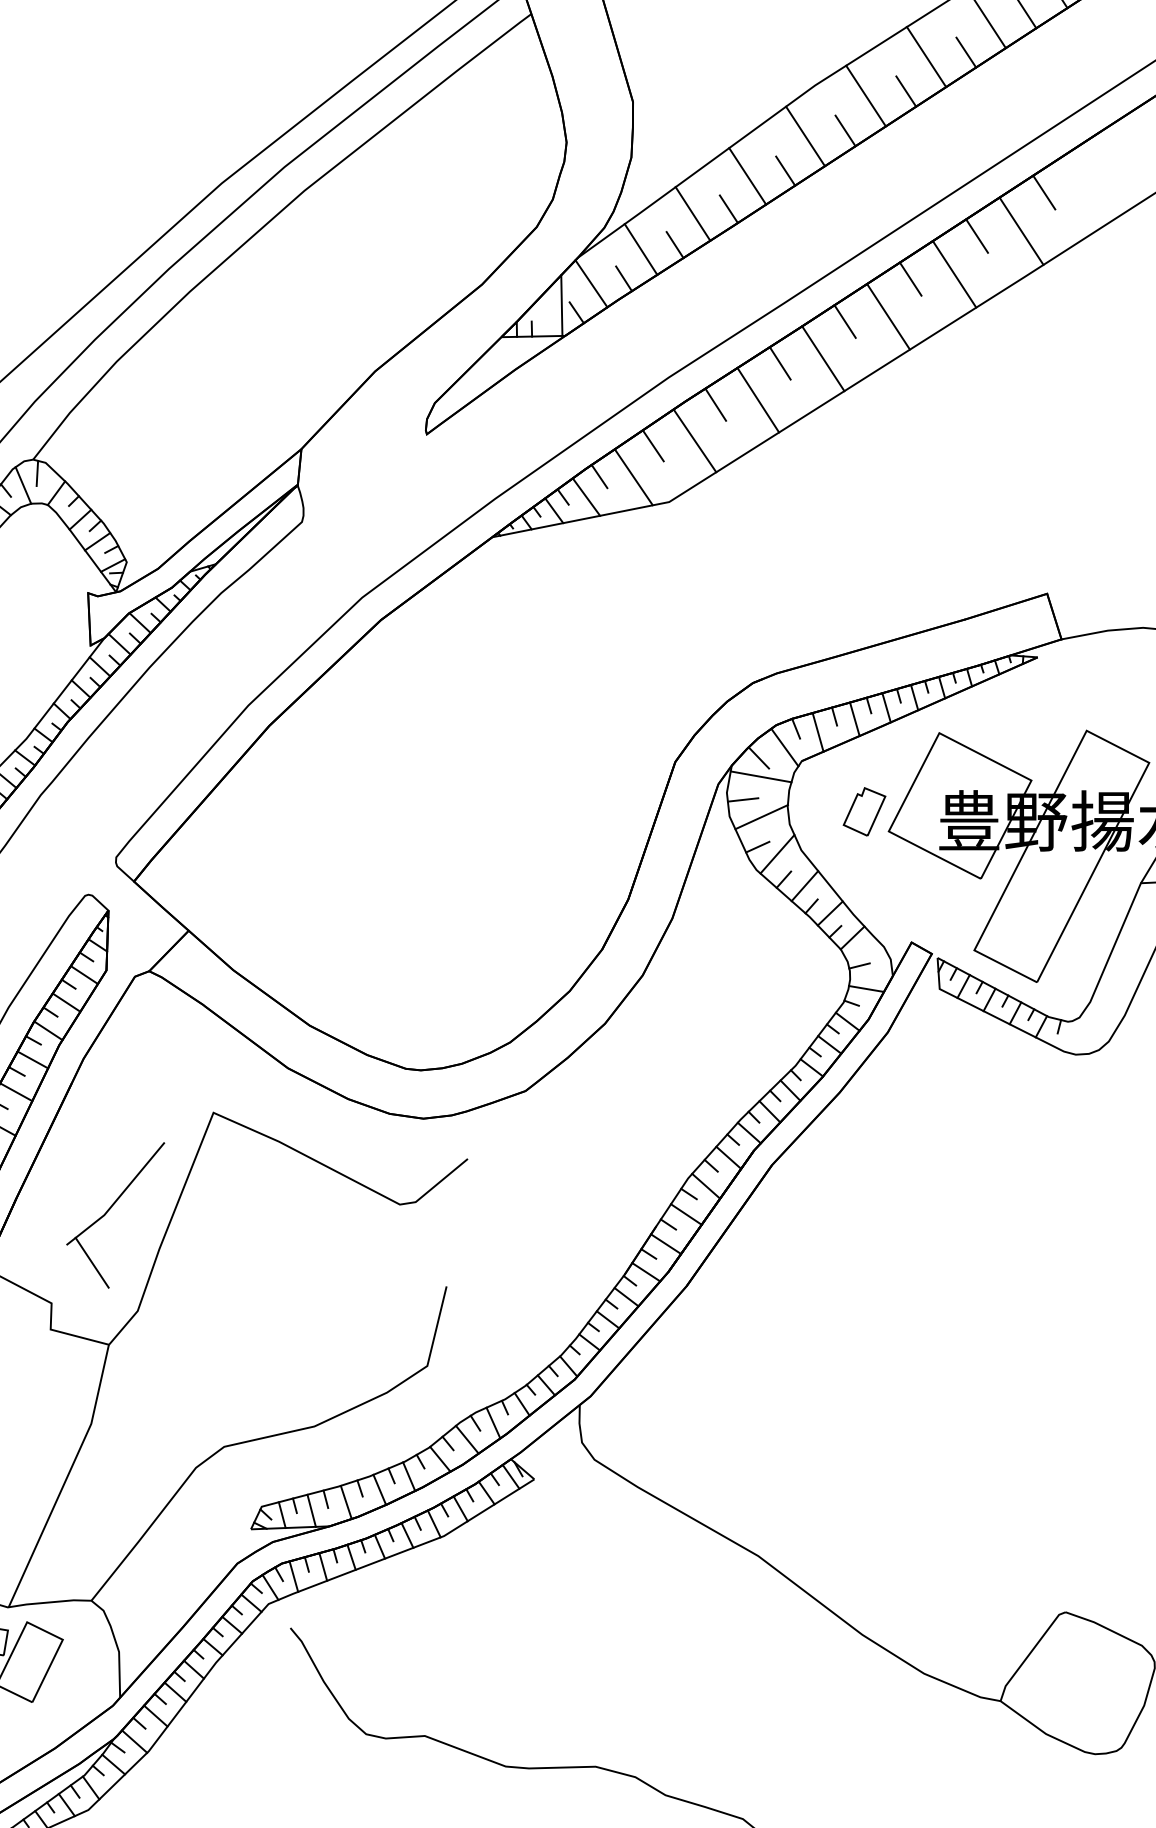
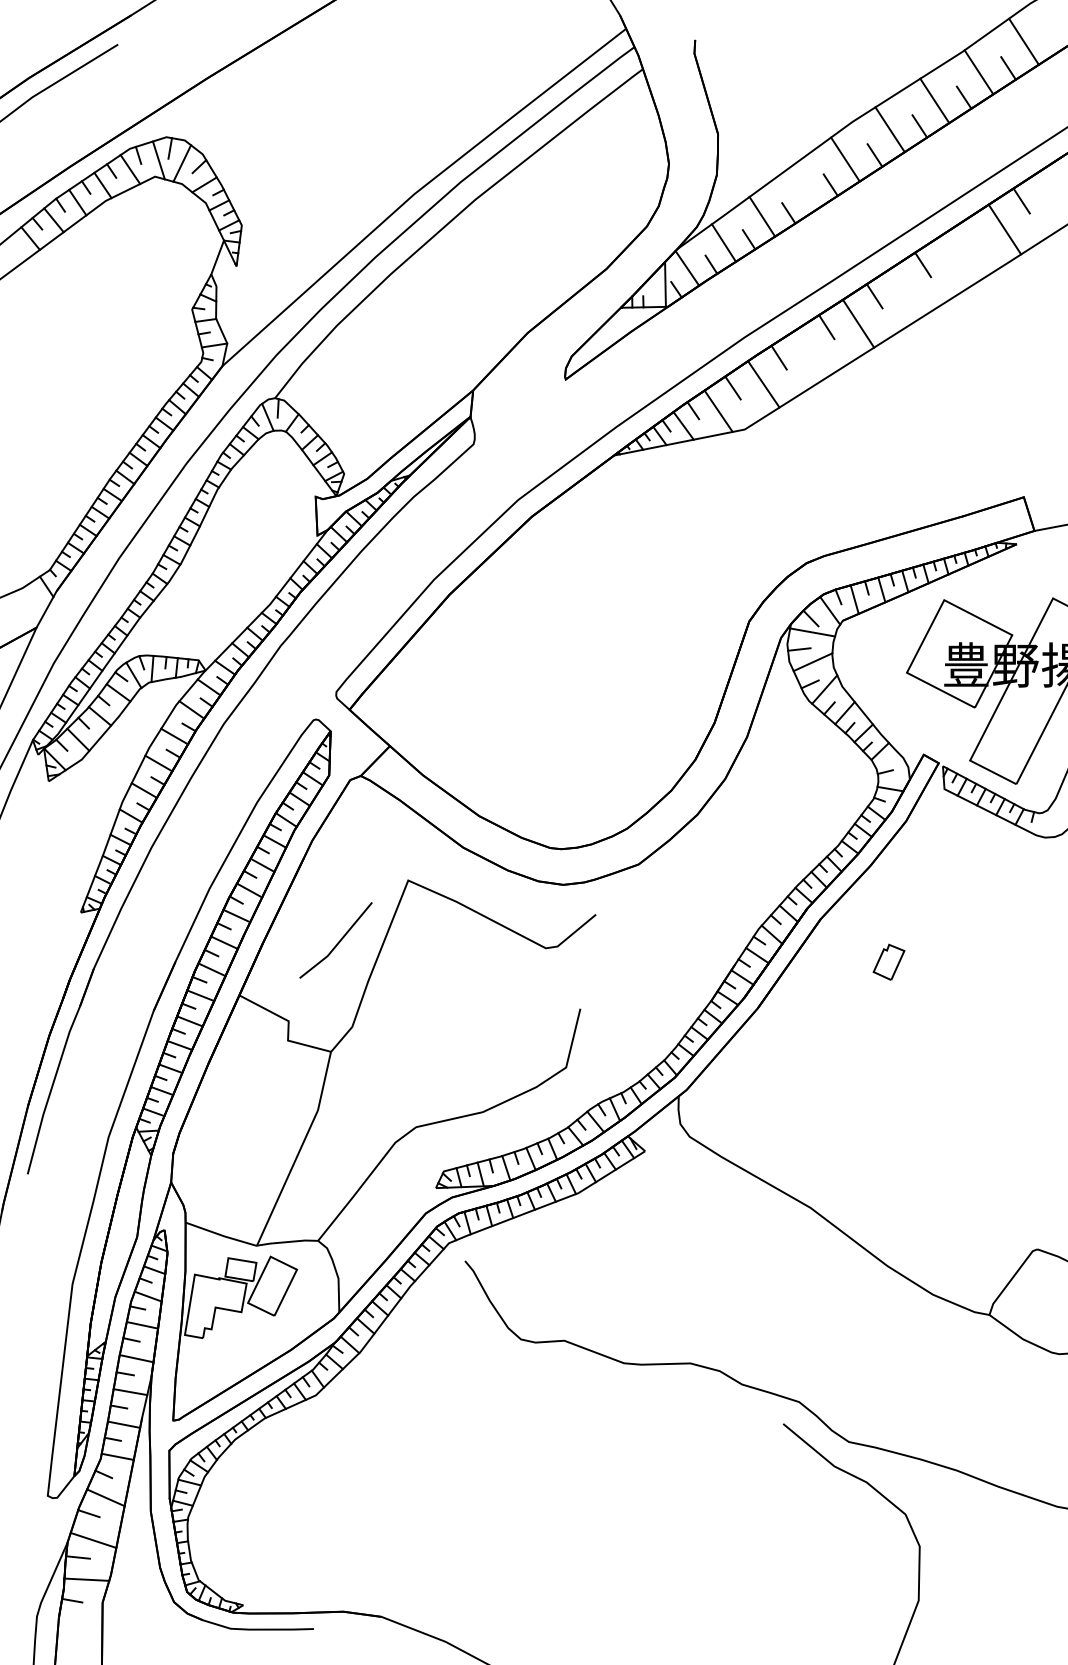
line: (747, 175) -> (802, 188), removed
line: (977, 235) -> (972, 232), removed
line: (954, 273) -> (955, 260), removed
line: (888, 316) -> (906, 292), removed
line: (758, 400) -> (810, 354), removed
part: (863, 810) -> (888, 961), moved
line: (91, 1261) -> (318, 990), removed

